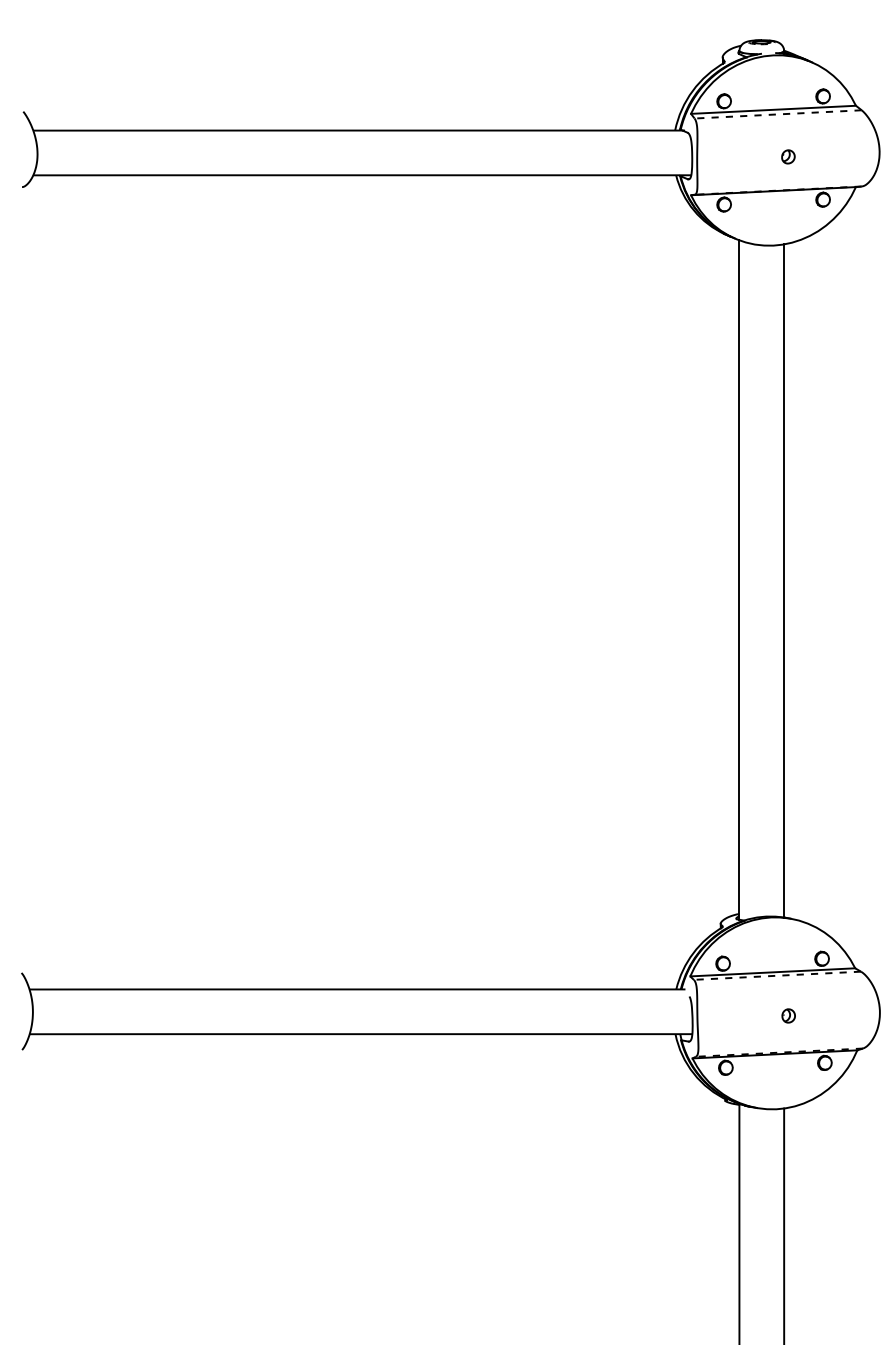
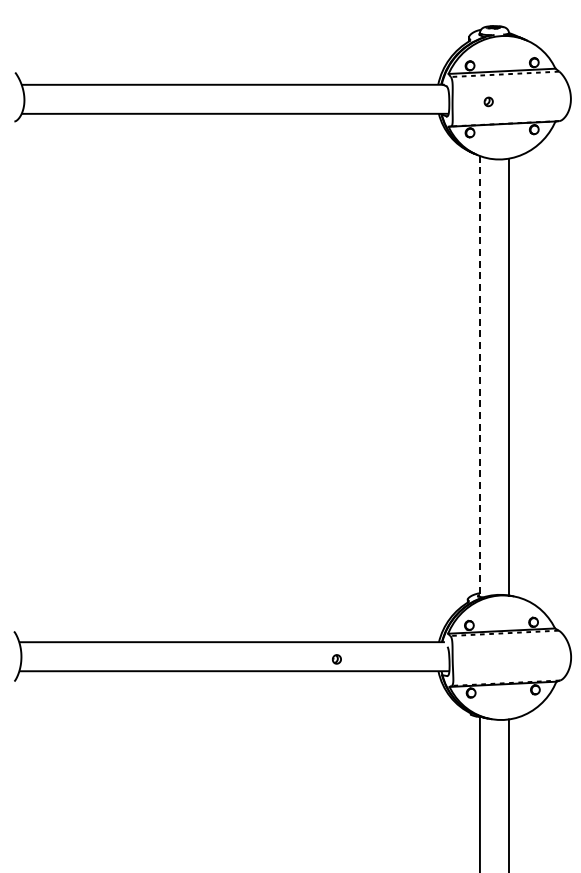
part: (788, 156) -> (488, 101), moved
line: (738, 580) -> (479, 376), solid -> dashed
part: (788, 1016) -> (336, 659), moved

